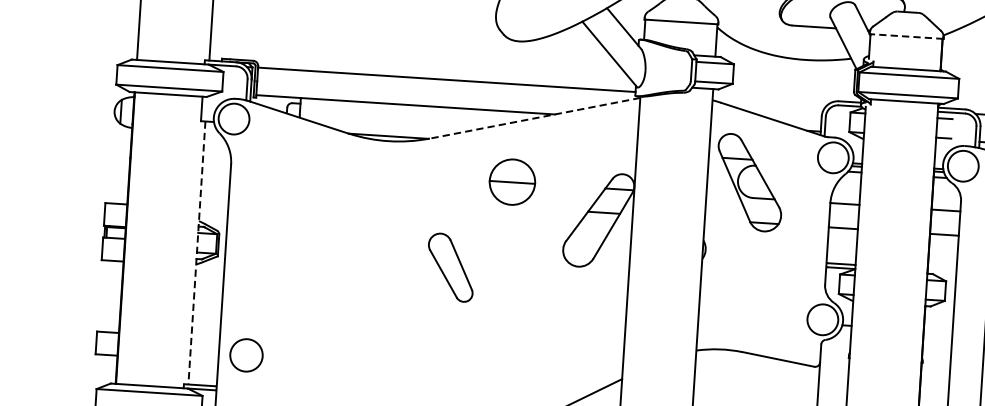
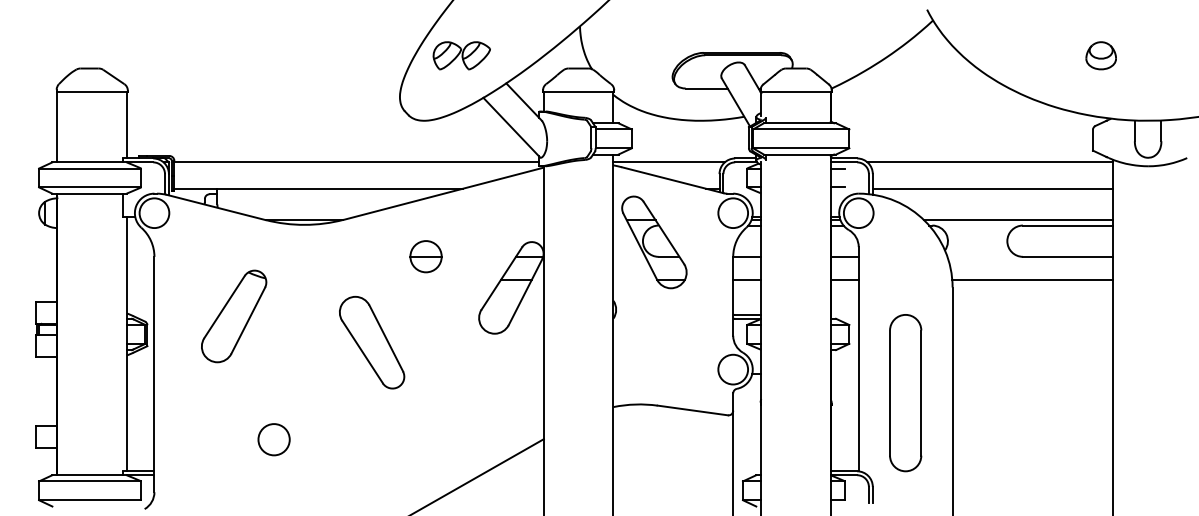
line: (907, 36) -> (796, 91), dashed -> solid
line: (770, 101) -> (669, 162), added
line: (534, 118) -> (443, 193), dashed -> solid
part: (511, 182) -> (425, 256), size x0.71
part: (310, 231) -> (234, 316), added
line: (197, 253) -> (127, 344), dashed -> solid
part: (451, 267) -> (372, 342), size x1.43
circle: (245, 355) -> (273, 439), moved

